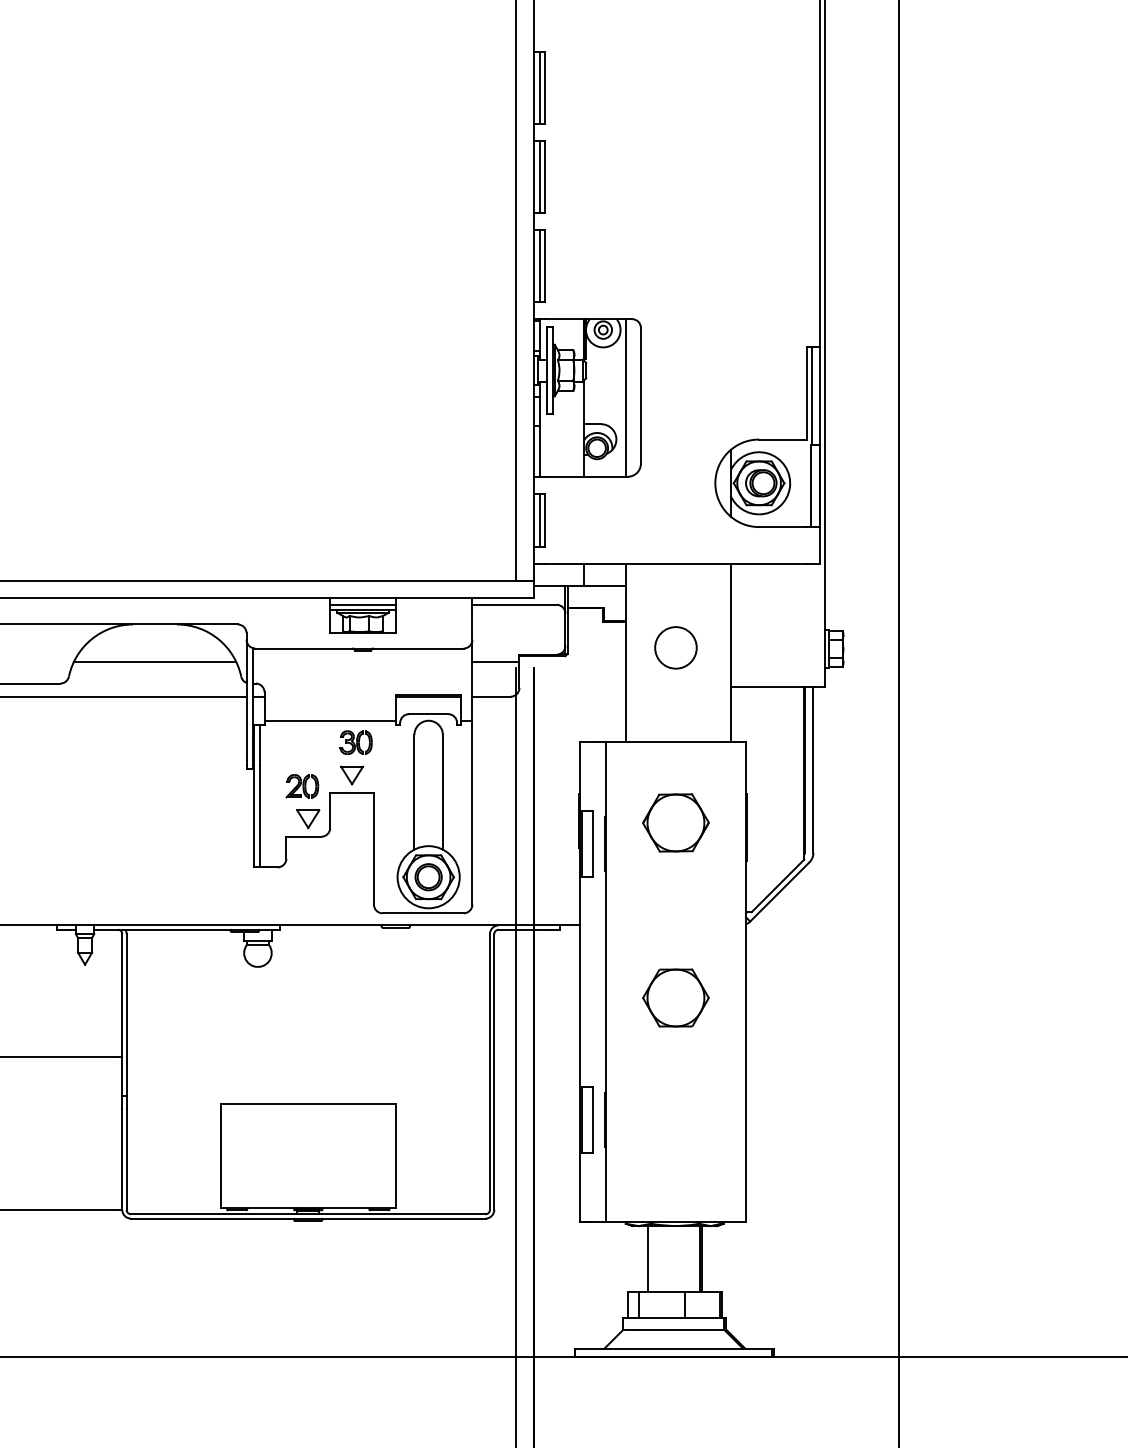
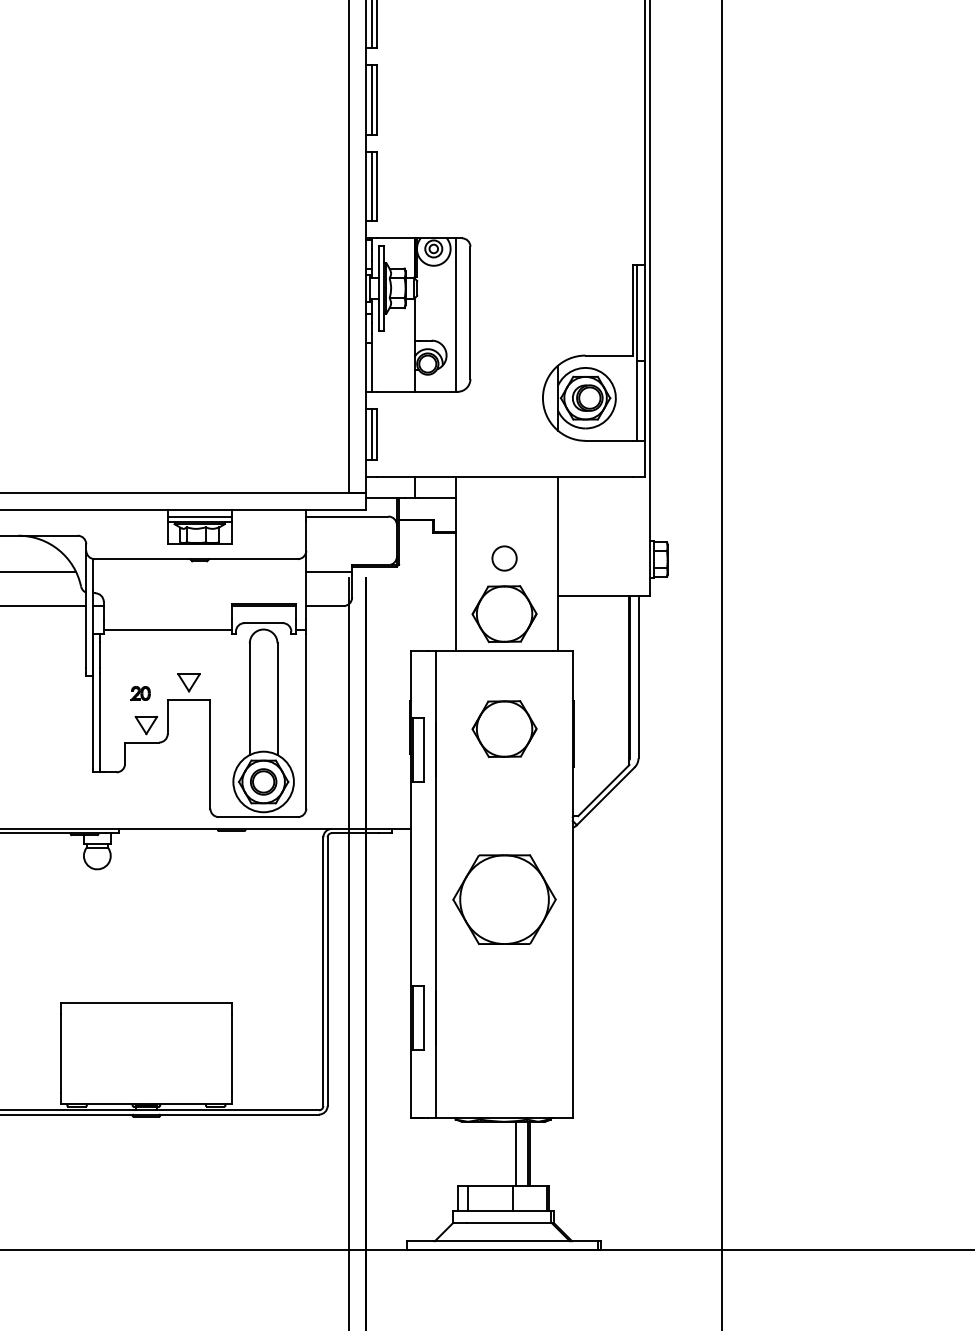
circle: (675, 647) -> (504, 558), size x0.6
part: (675, 704) -> (504, 613), added
part: (355, 742) -> (192, 650), removed
part: (302, 786) -> (140, 693), size x0.6
part: (675, 997) -> (504, 899), size x1.6
line: (647, 1258) -> (515, 1153), moved

